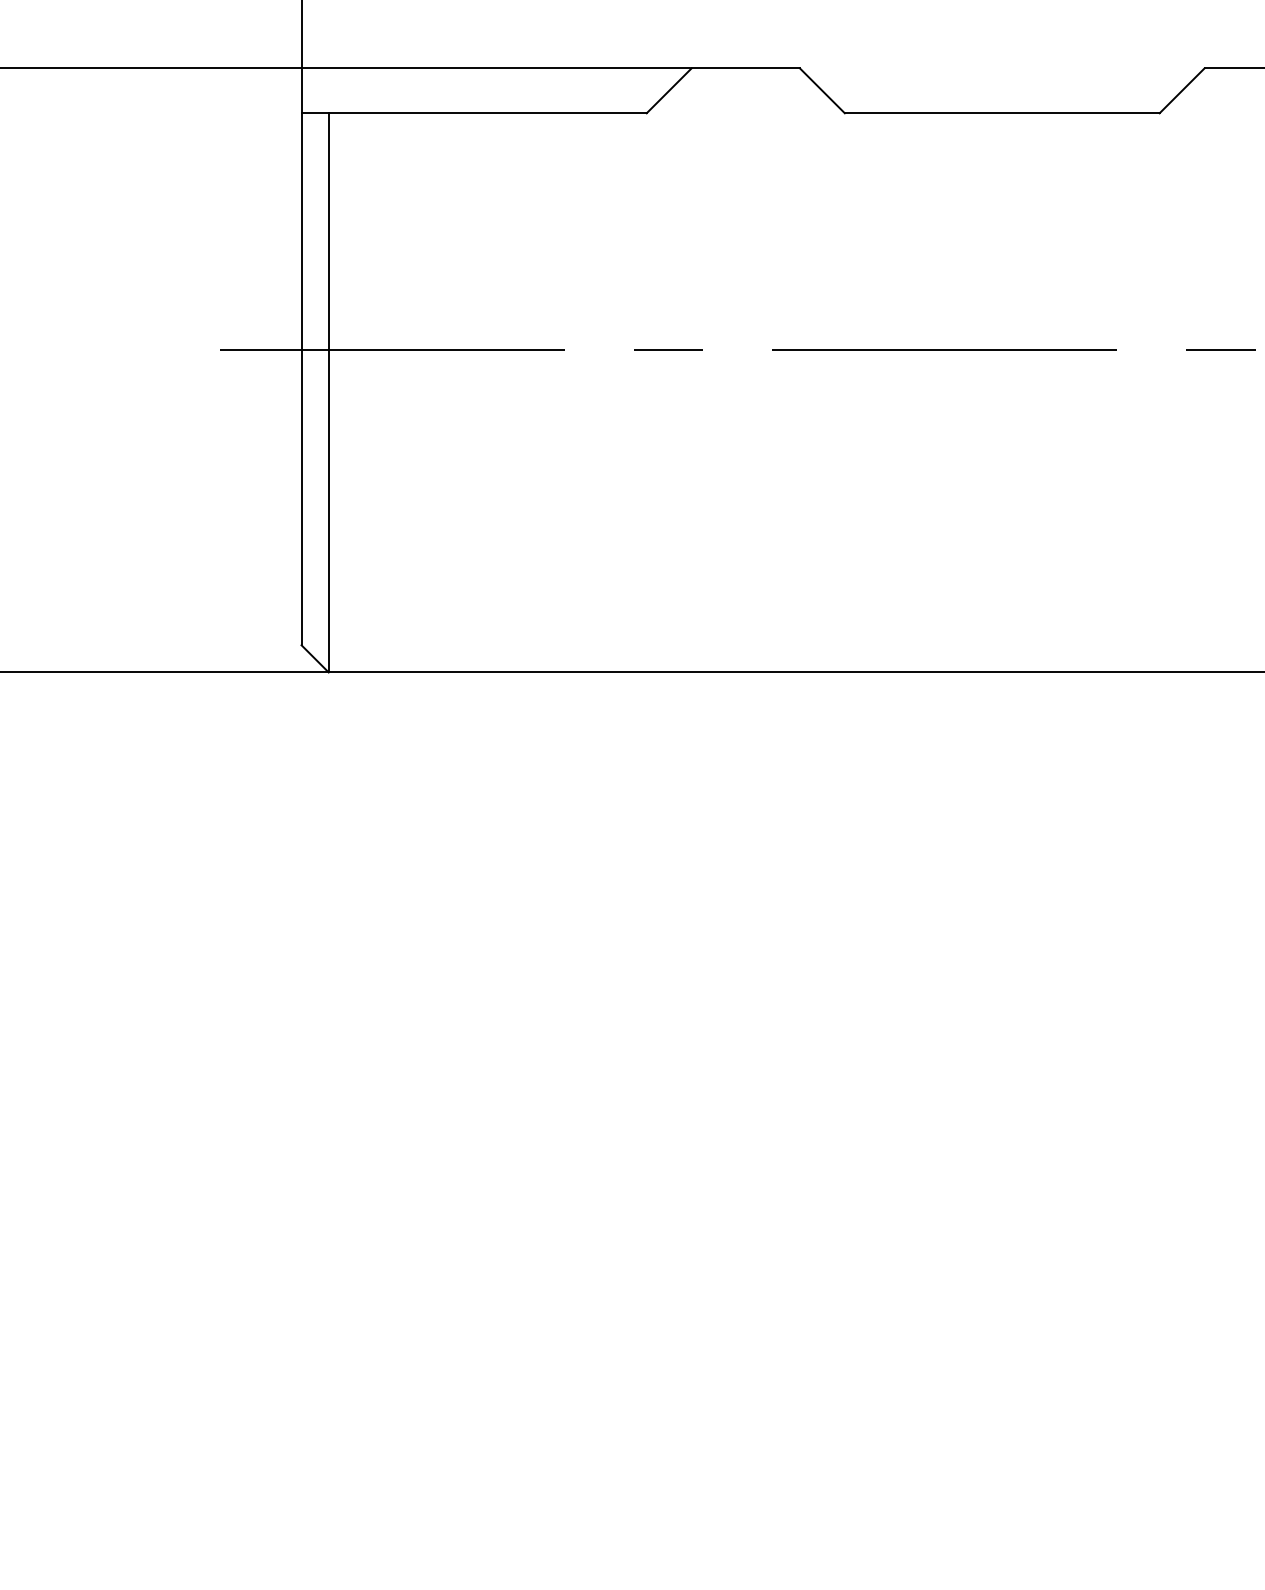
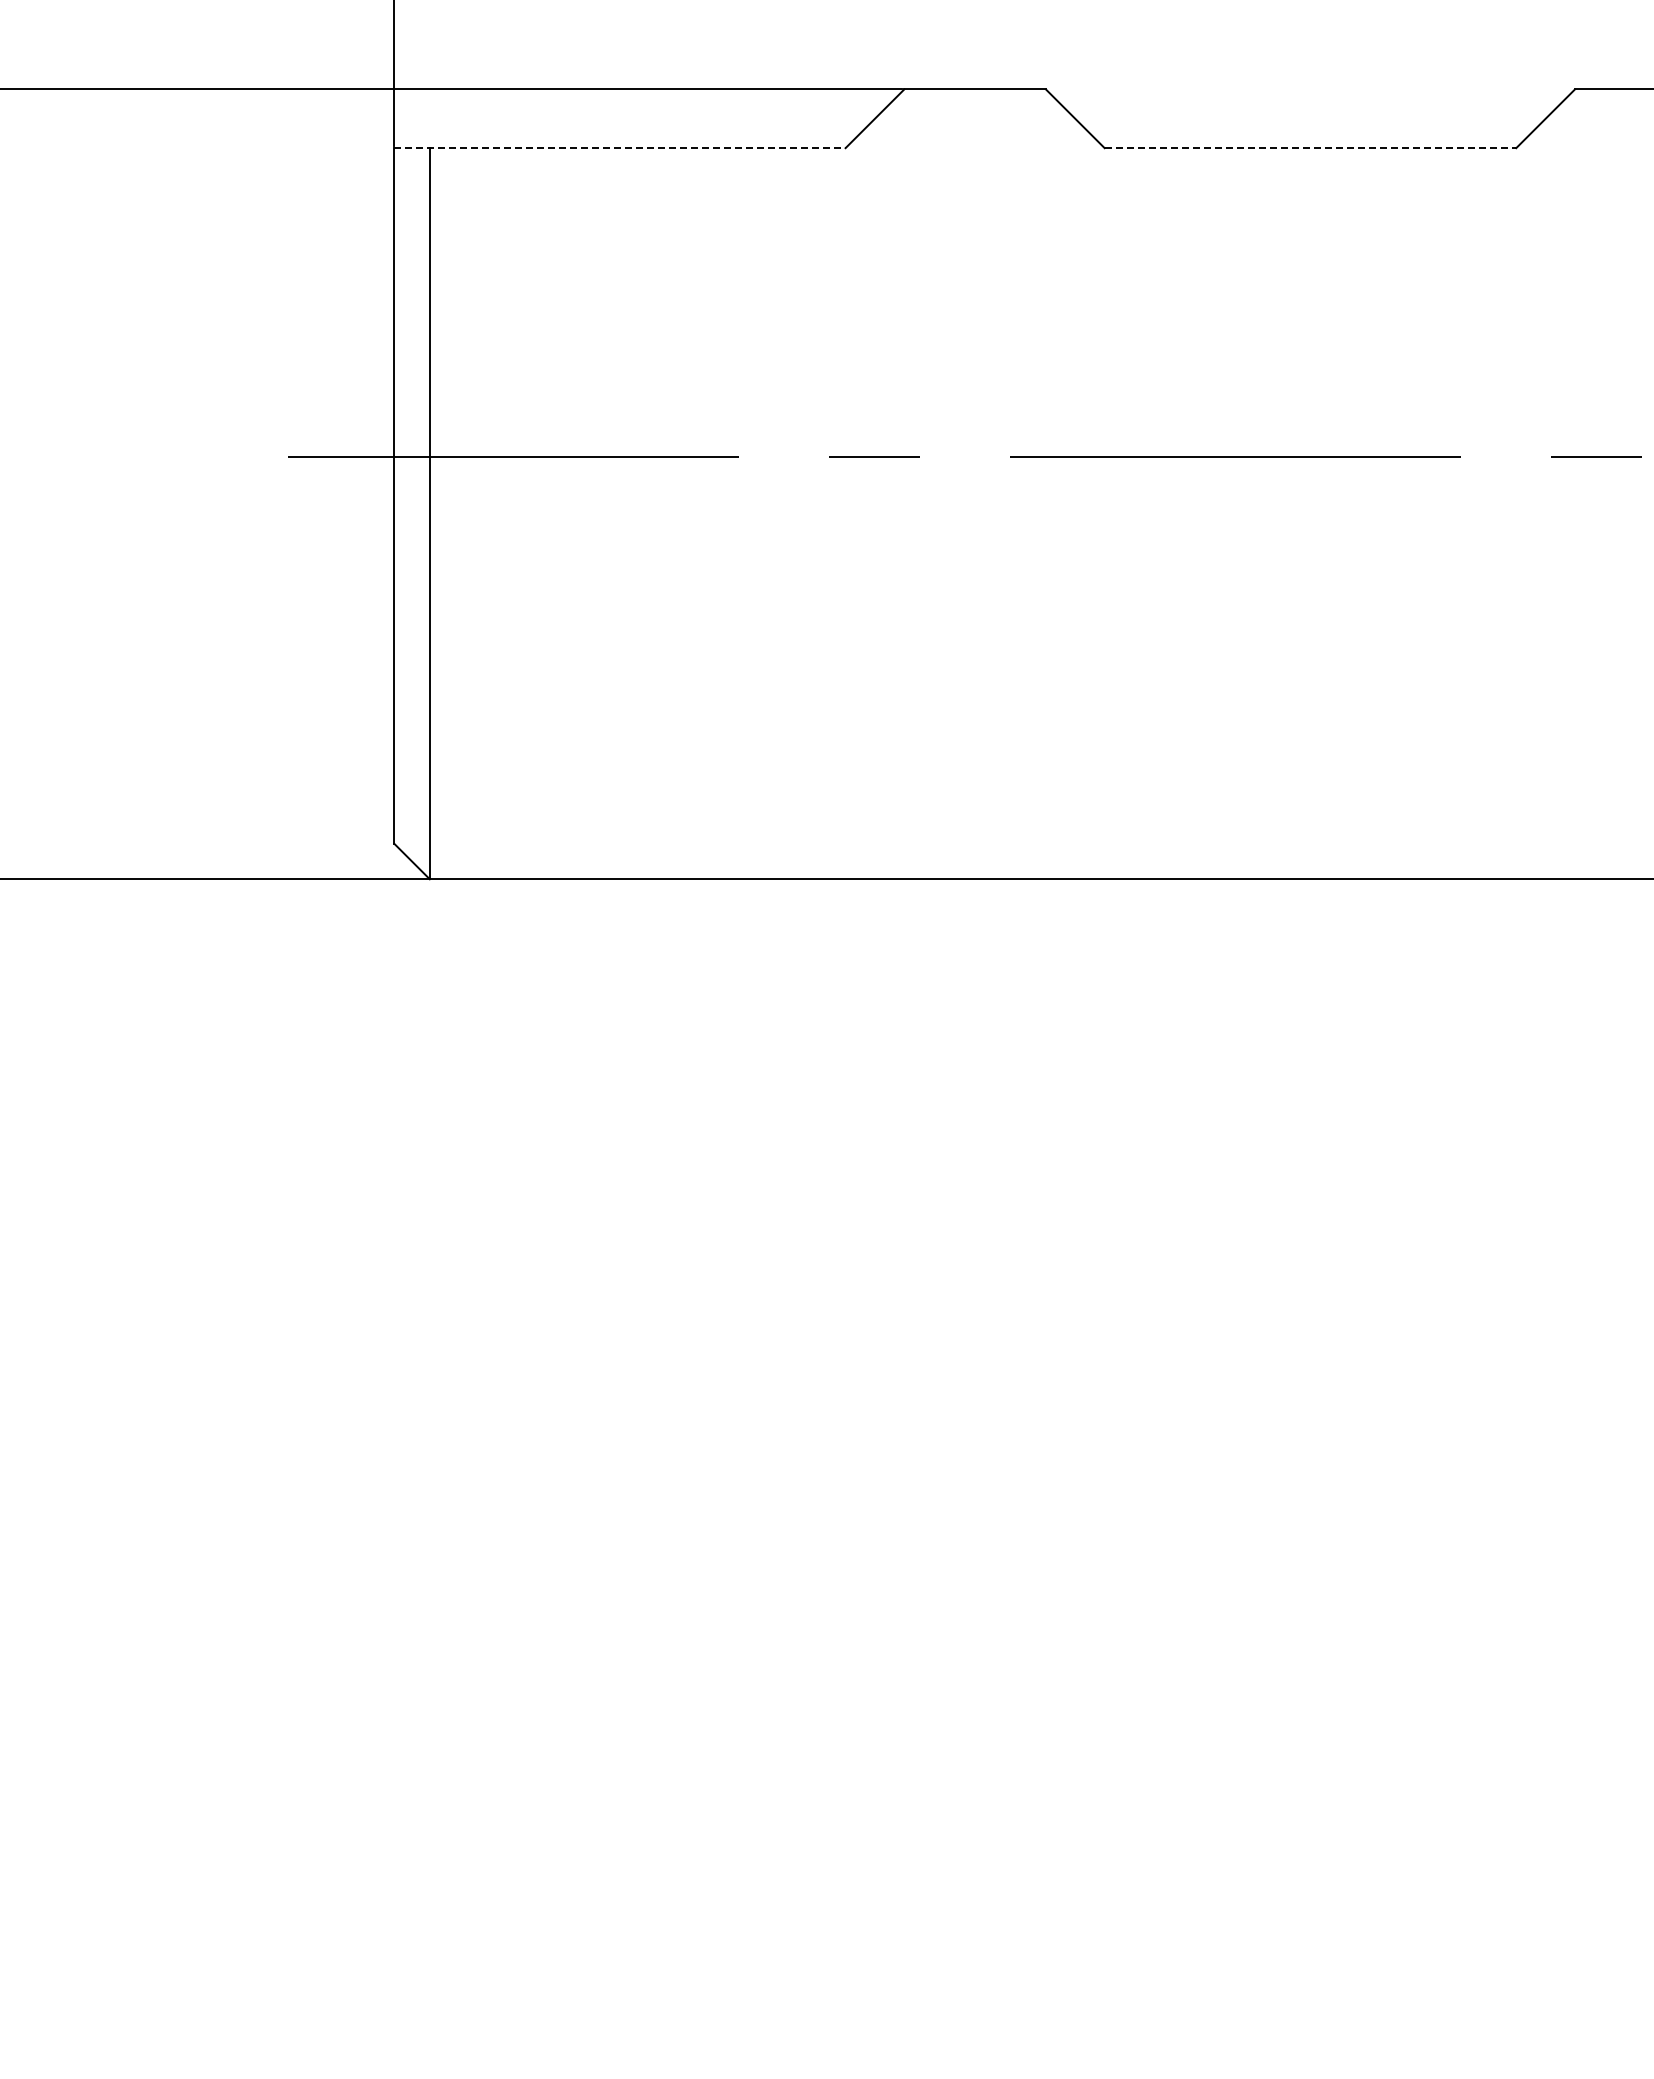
line: (473, 113) -> (619, 148), solid -> dashed
line: (1002, 113) -> (1310, 148), solid -> dashed

